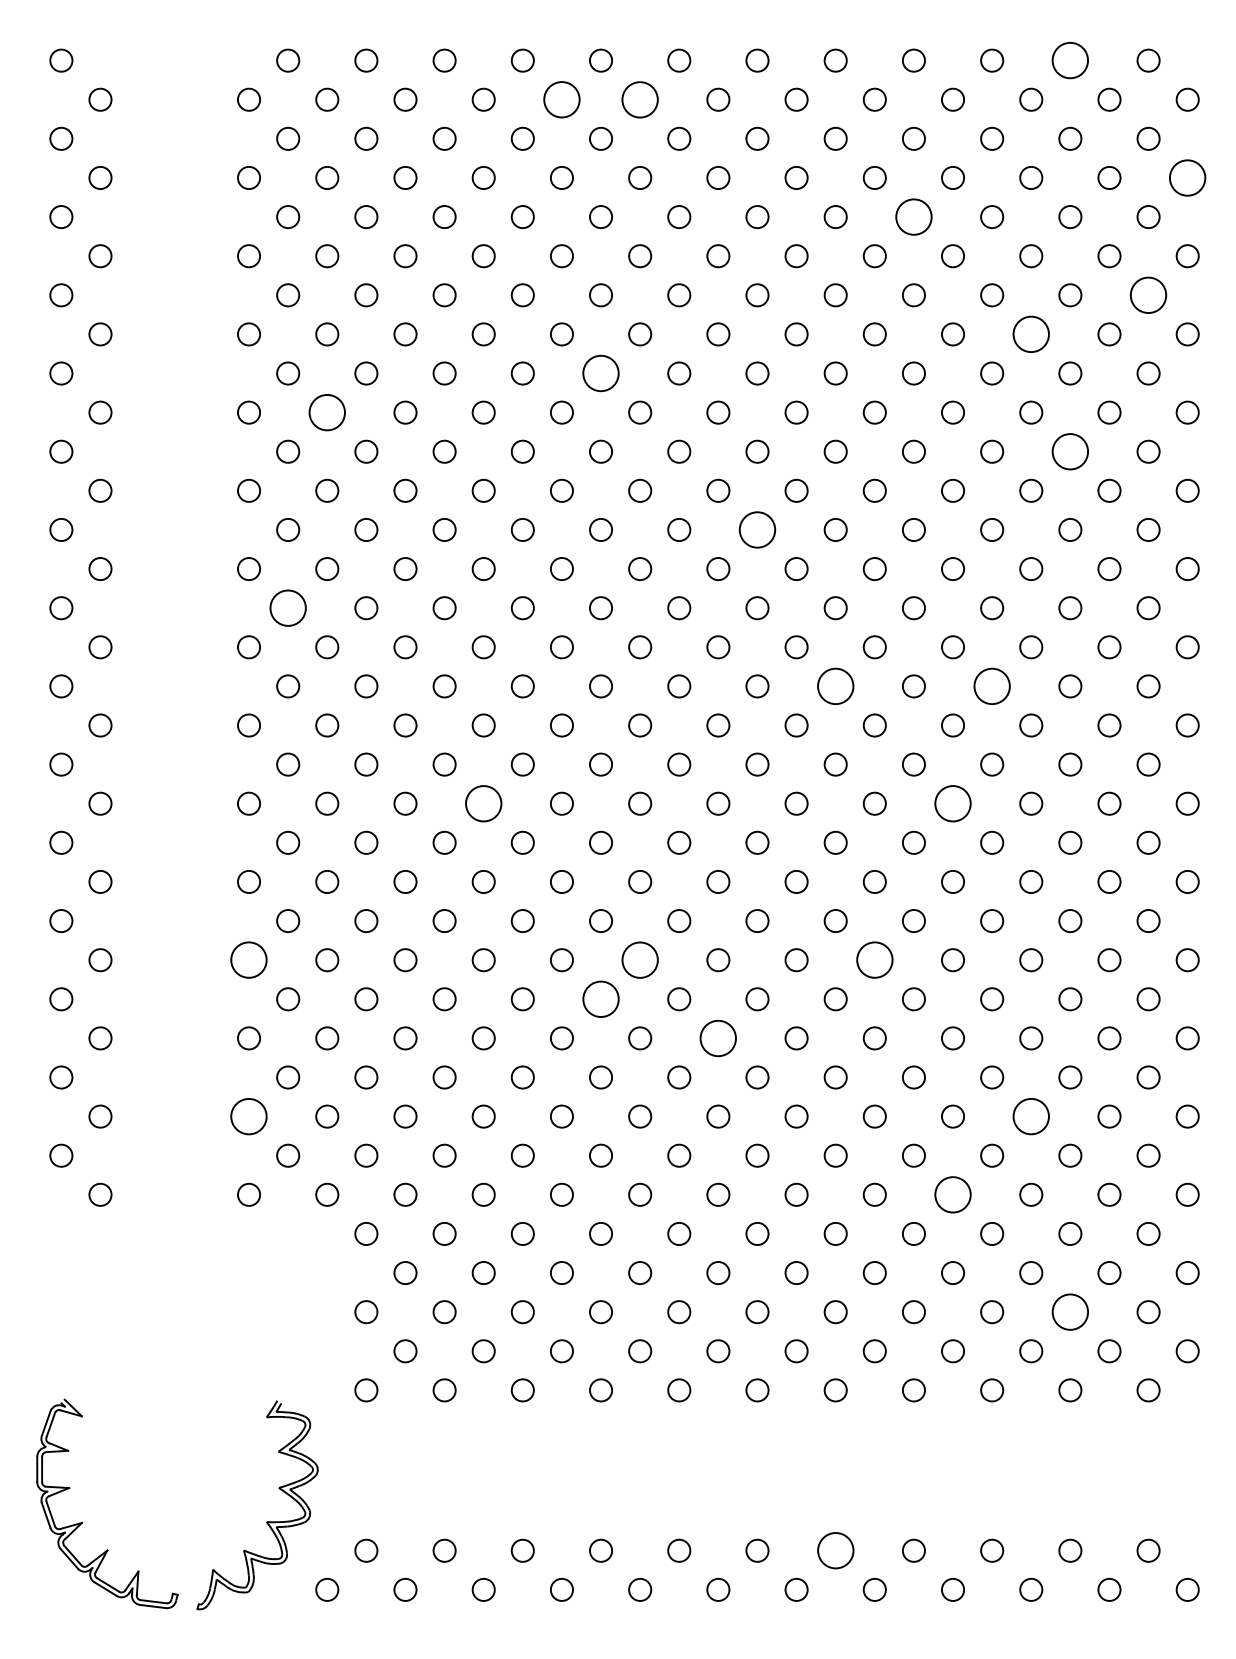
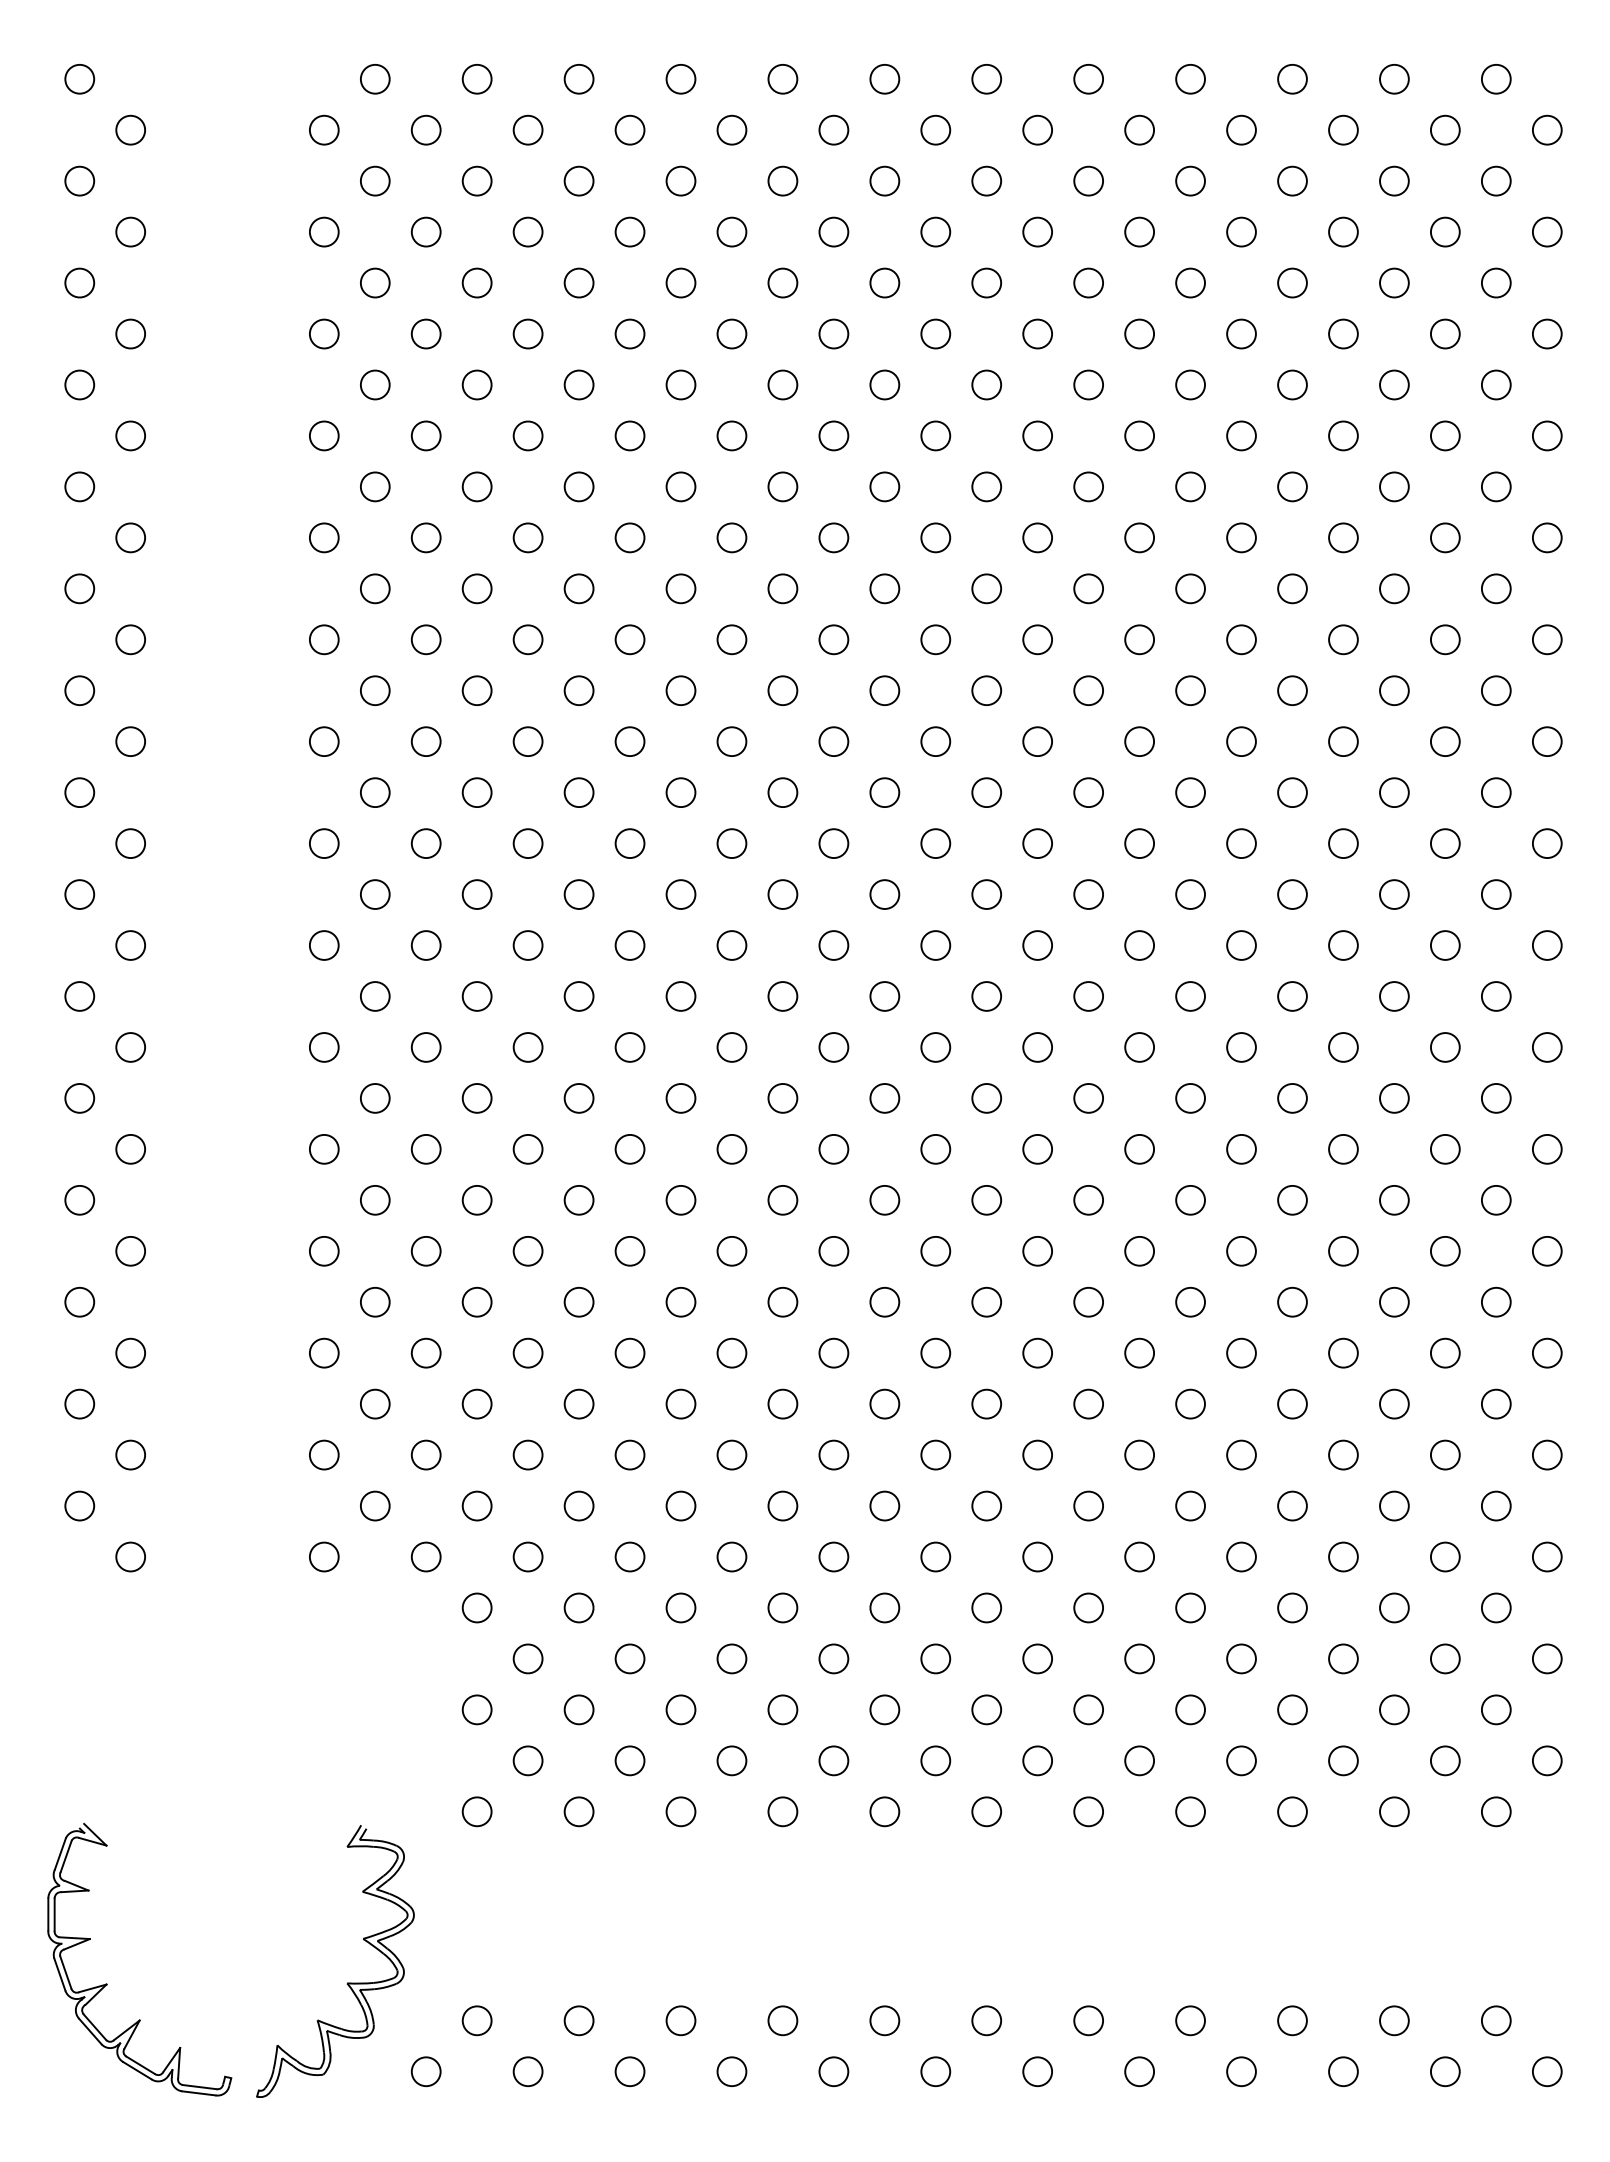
circle: (1070, 60) -> (1394, 79), size x0.62
circle: (561, 99) -> (731, 129), size x0.62
circle: (639, 99) -> (833, 129), size x0.62
circle: (1187, 177) -> (1547, 231), size x0.62
circle: (913, 216) -> (1190, 282), size x0.62
circle: (1148, 294) -> (1496, 384), size x0.62
circle: (1031, 334) -> (1343, 435), size x0.62
circle: (600, 373) -> (782, 486), size x0.62
circle: (326, 412) -> (425, 537), size x0.62
circle: (1070, 451) -> (1394, 588), size x0.62
circle: (757, 529) -> (986, 690), size x0.62
circle: (287, 608) -> (374, 792), size x0.62
circle: (835, 686) -> (1088, 894), size x0.62
circle: (992, 686) -> (1292, 894), size x0.62
circle: (483, 803) -> (629, 1047), size x0.62
circle: (953, 803) -> (1241, 1047), size x0.62
circle: (639, 959) -> (833, 1250), size x0.62
circle: (249, 960) -> (324, 1251), size x0.62
circle: (874, 960) -> (1139, 1251), size x0.62
circle: (600, 998) -> (782, 1301), size x0.62
circle: (718, 1037) -> (935, 1352), size x0.62
circle: (249, 1116) -> (324, 1454), size x0.62
circle: (1031, 1116) -> (1343, 1454), size x0.62
circle: (953, 1194) -> (1241, 1556), size x0.62
circle: (1070, 1311) -> (1394, 1709), size x0.62
circle: (835, 1550) -> (1088, 2020), size x0.62

